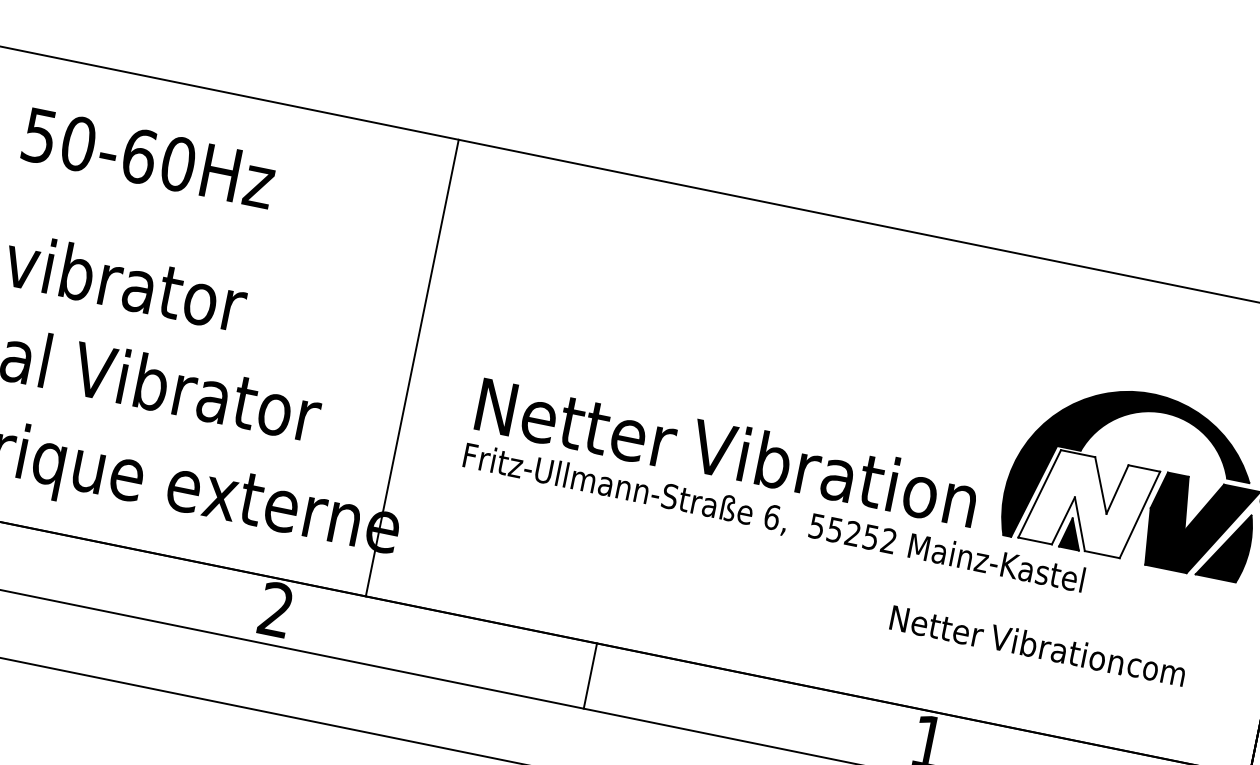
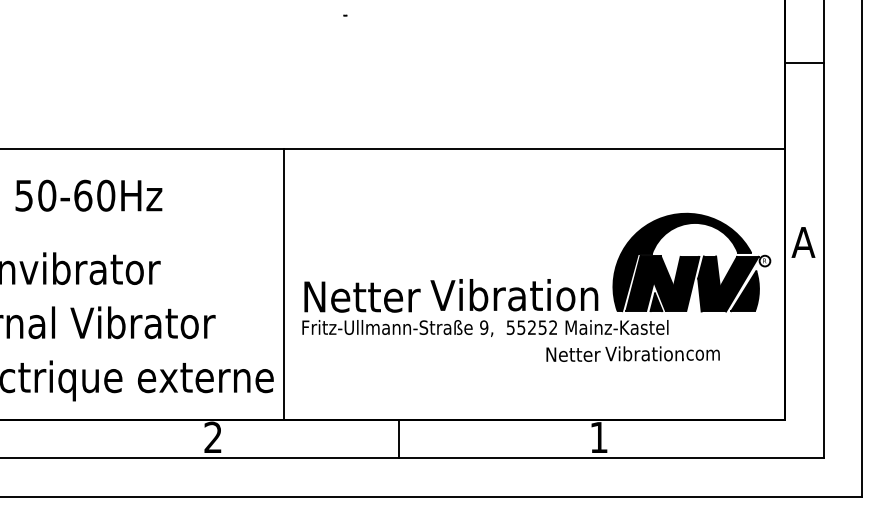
line: (412, 368) -> (283, 284), moved
fill: (1088, 503) -> (662, 283), added
text: (772, 517) -> (484, 327), 6, -> 9,
text: (1037, 644) -> (632, 353), moved

